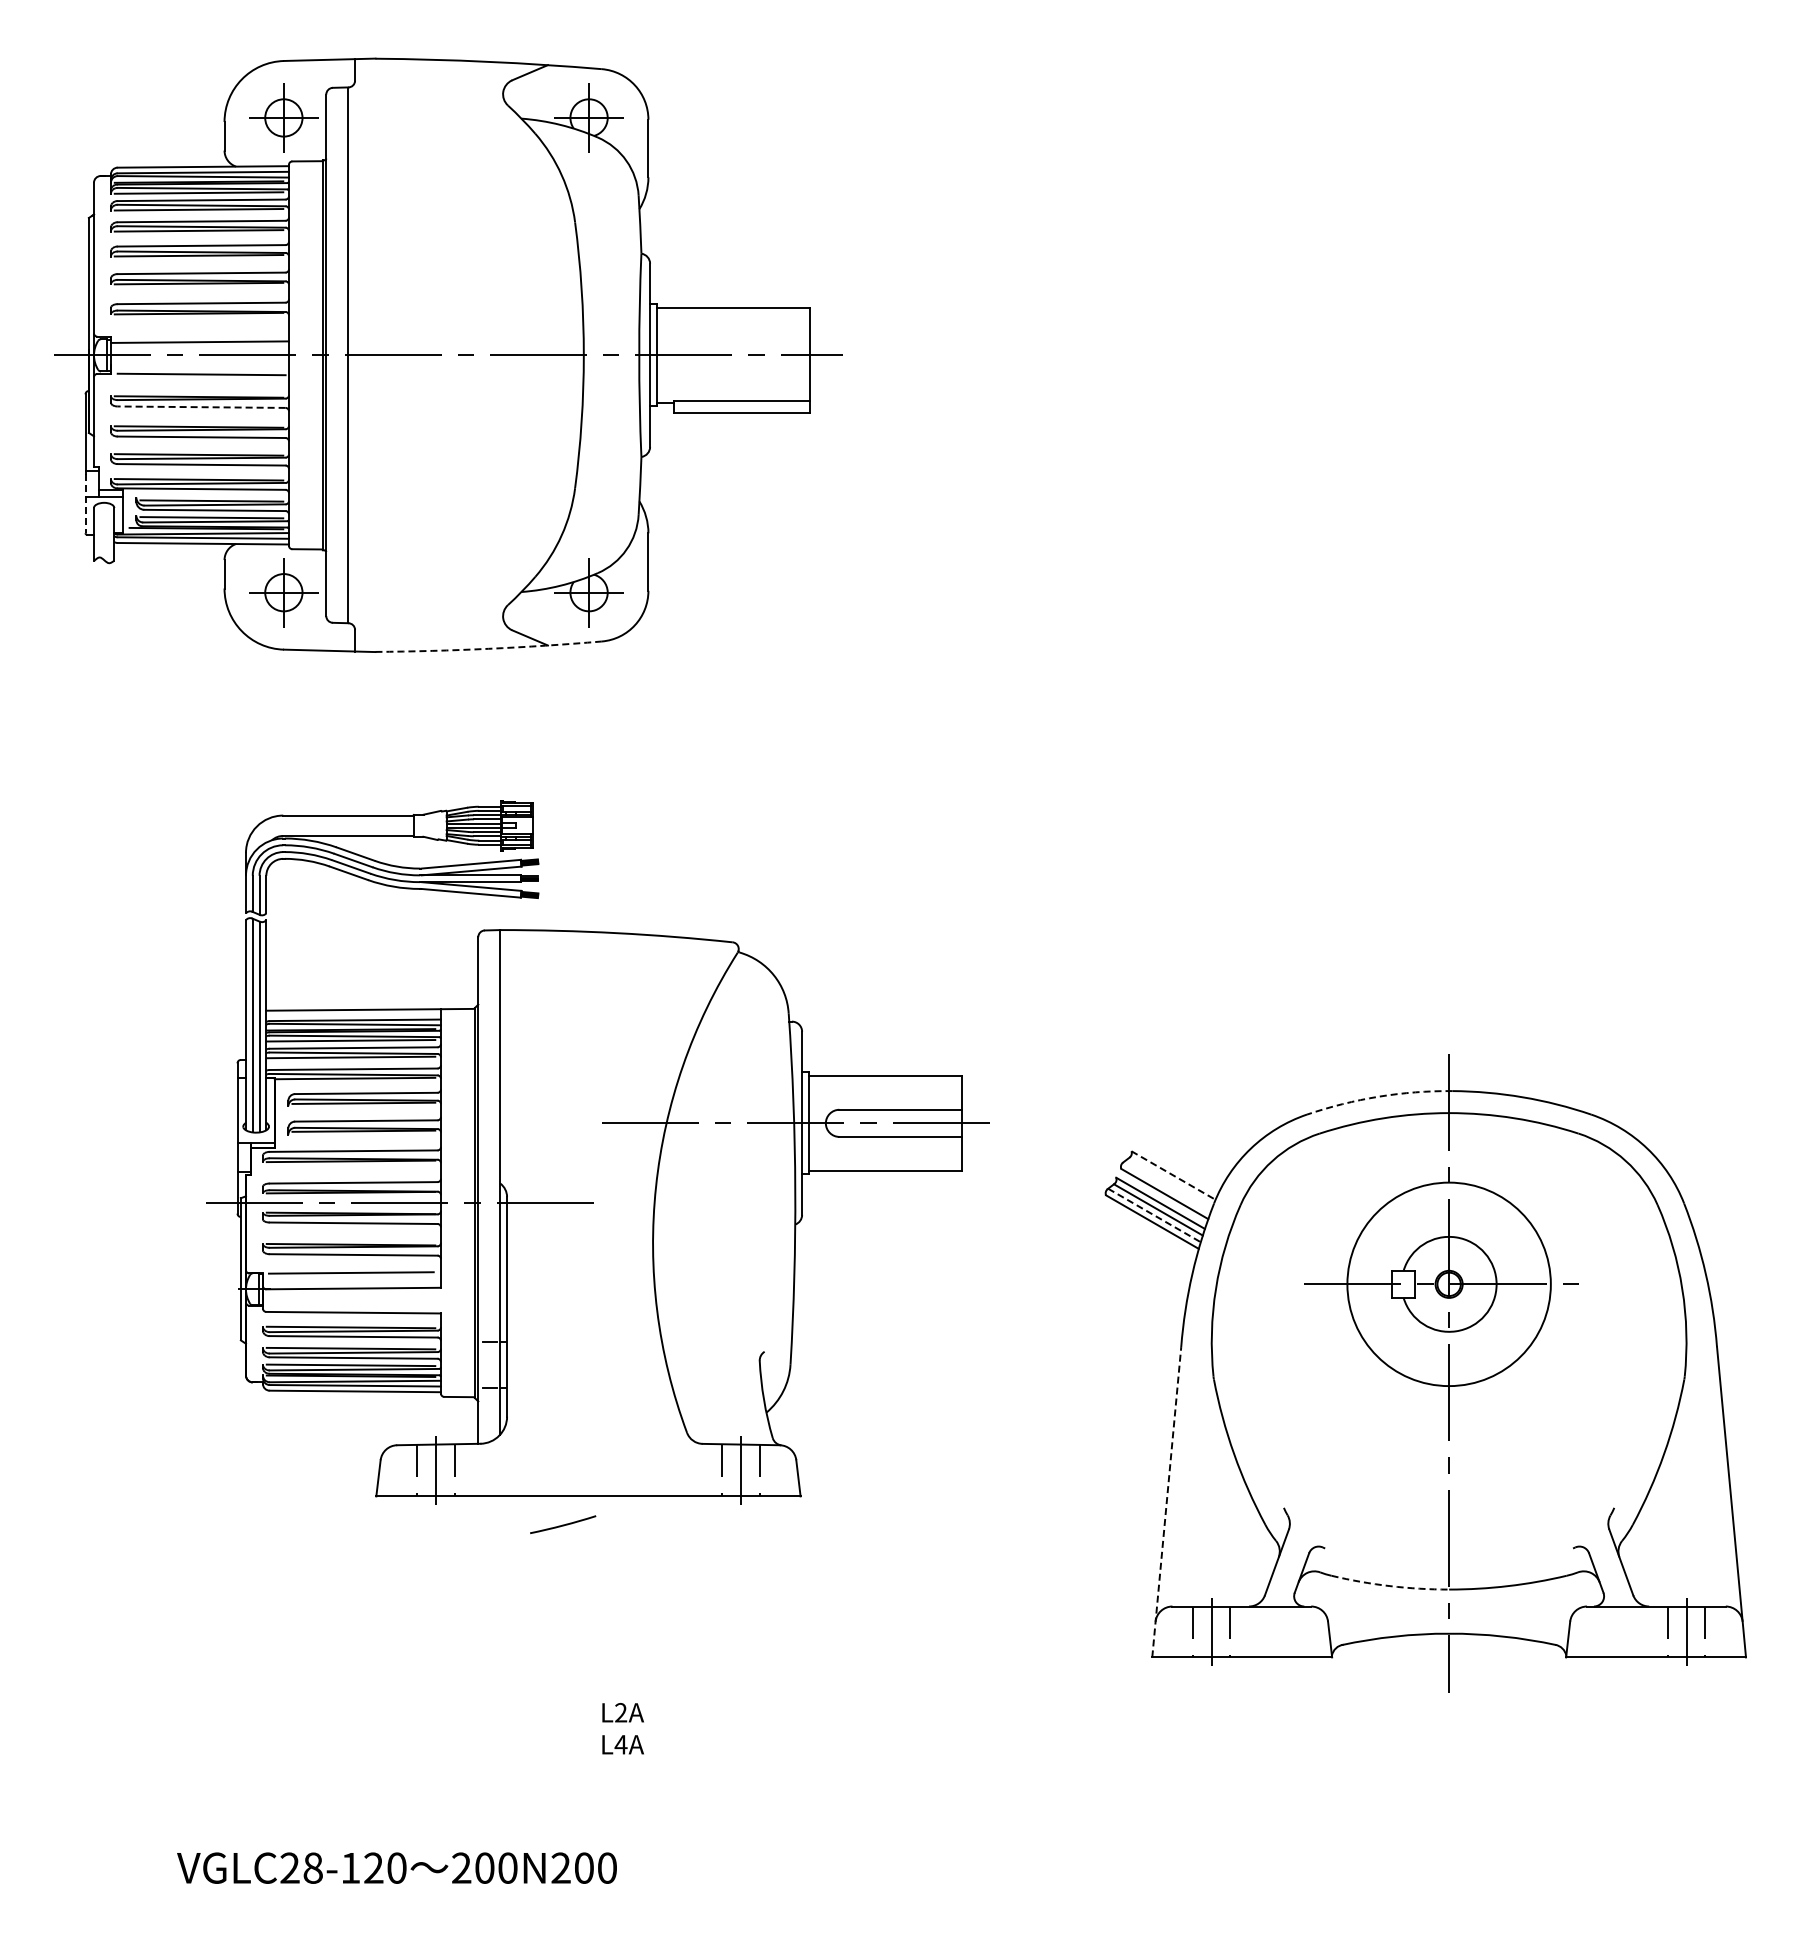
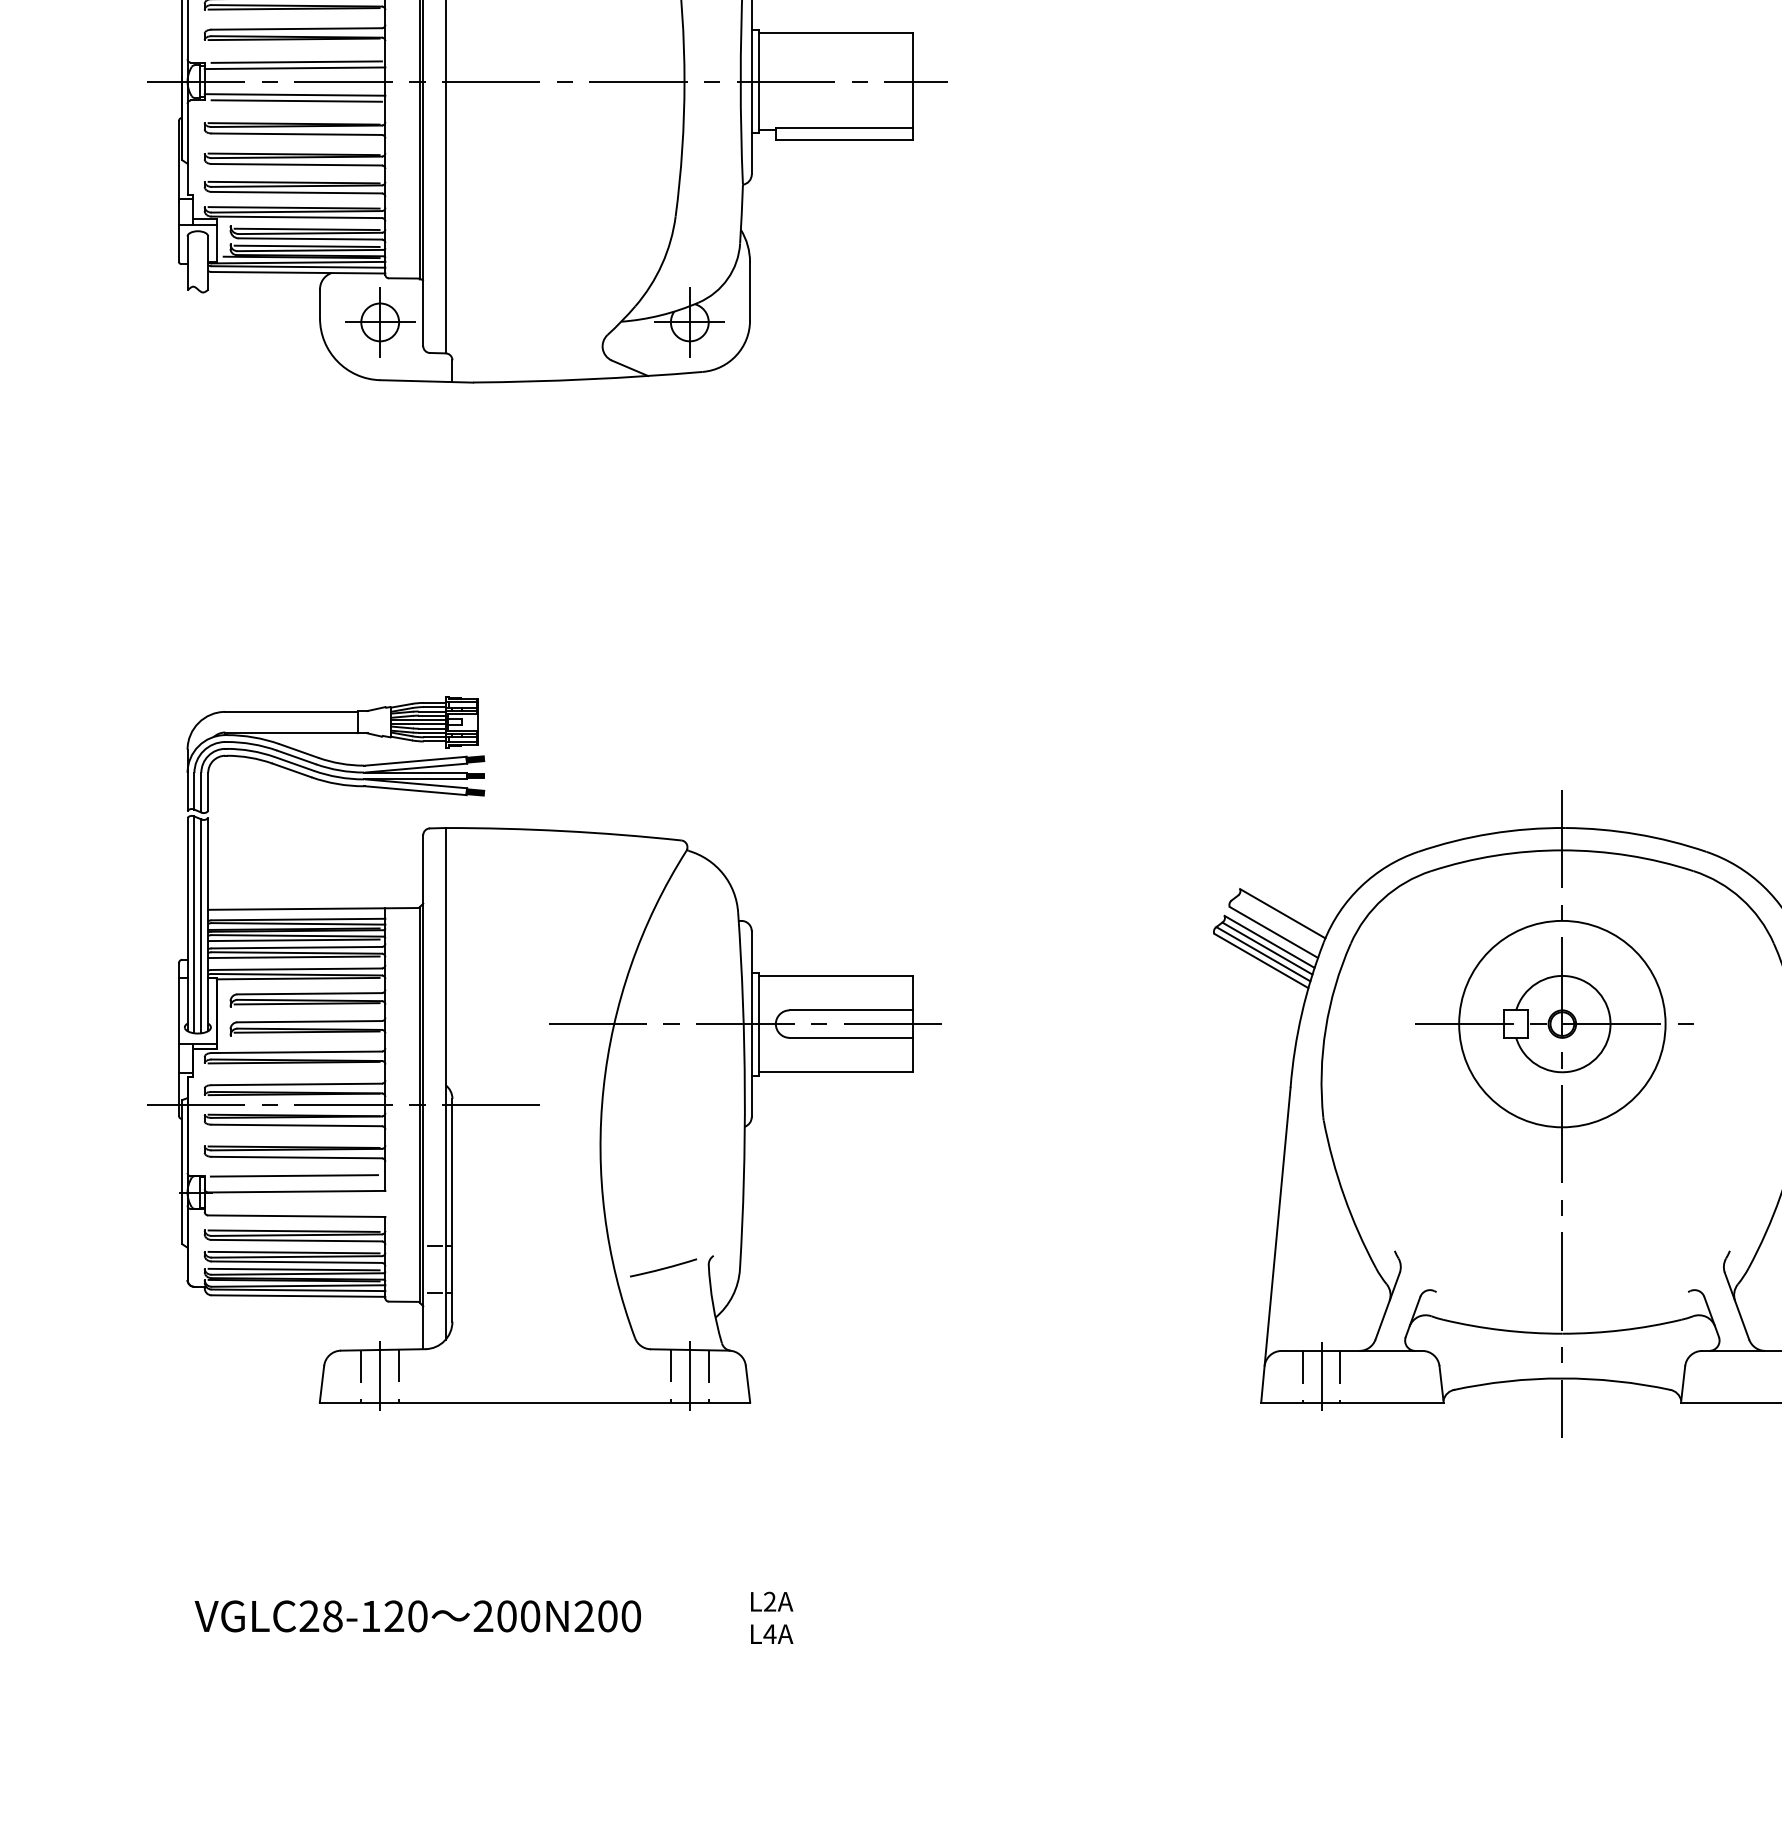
line: (201, 335) -> (296, 61), added
line: (199, 368) -> (294, 94), added
line: (201, 407) -> (296, 134), dashed -> solid
line: (85, 503) -> (178, 231), dashed -> solid
arc: (488, 648) -> (587, 379), dashed -> solid
arc: (1378, 1096) -> (1490, 833), dashed -> solid
part: (597, 1152) -> (544, 1053), moved
line: (1173, 1175) -> (1282, 913), dashed -> solid
line: (1154, 1215) -> (1263, 954), dashed -> solid
line: (1166, 1502) -> (1275, 1245), dashed -> solid
arc: (1389, 1586) -> (1501, 1330), dashed -> solid
text: (622, 1728) -> (771, 1617), moved
text: (396, 1867) -> (417, 1615), moved

